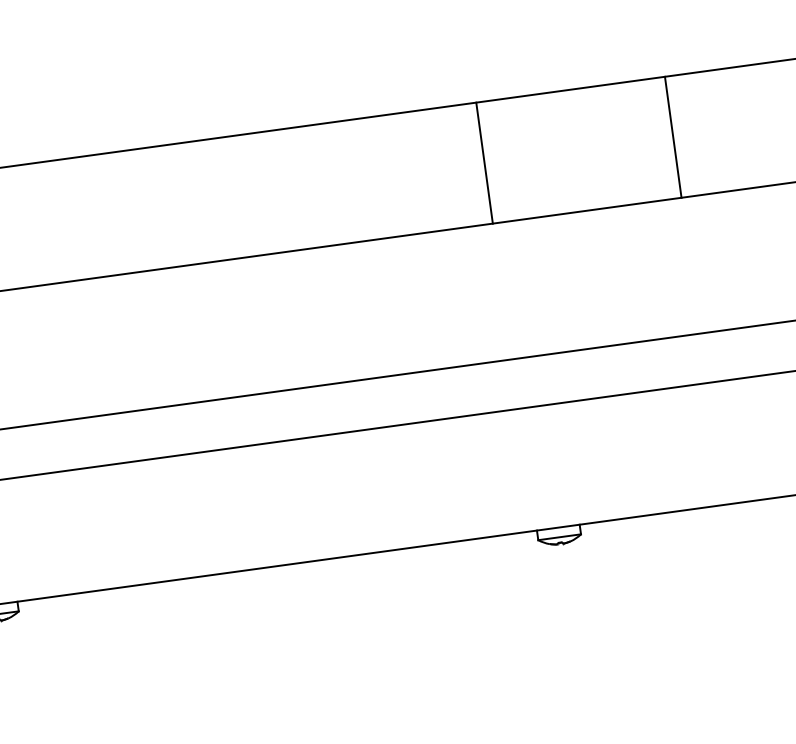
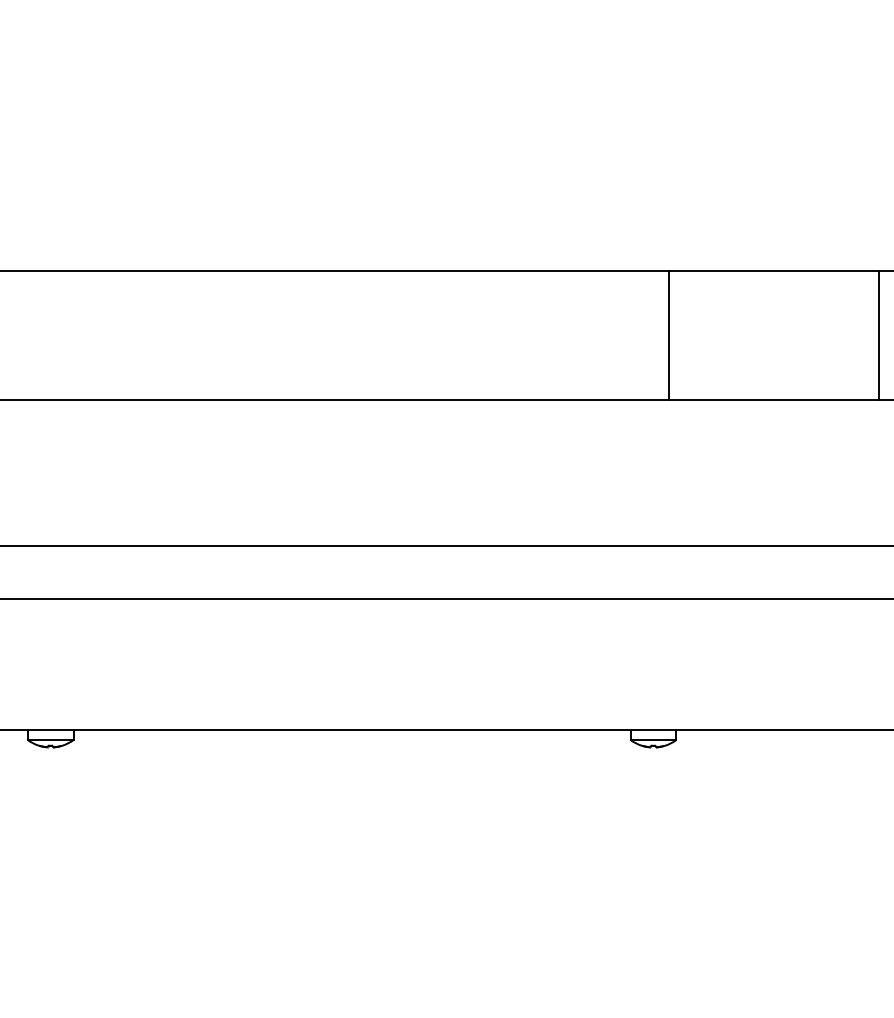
line: (673, 137) -> (878, 335), moved
line: (484, 163) -> (669, 335), moved

